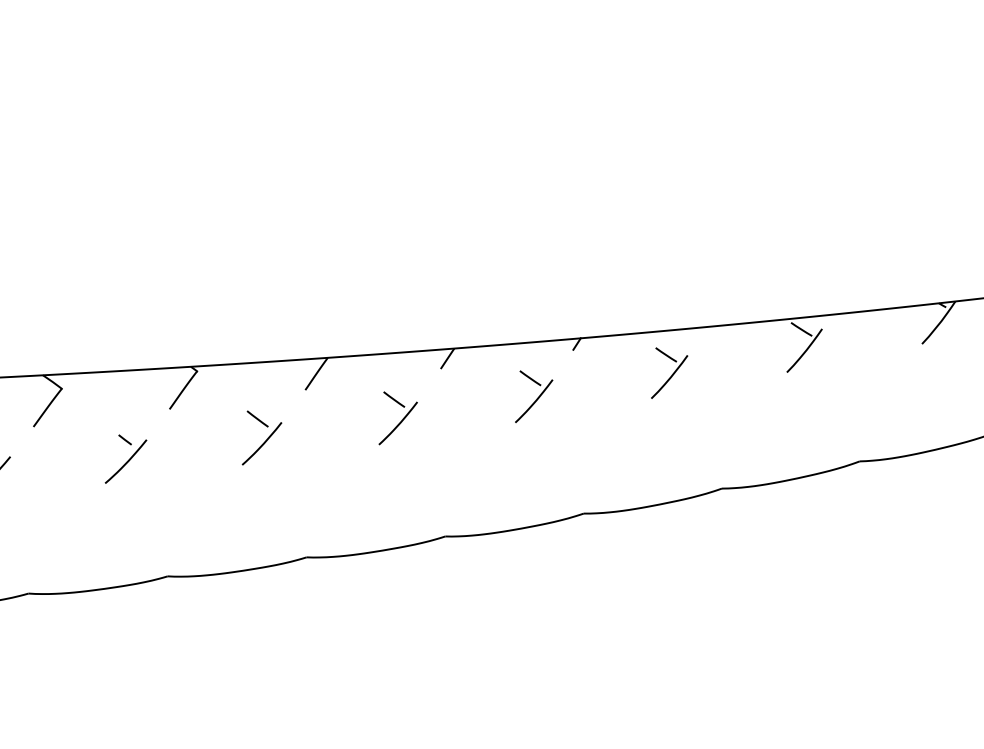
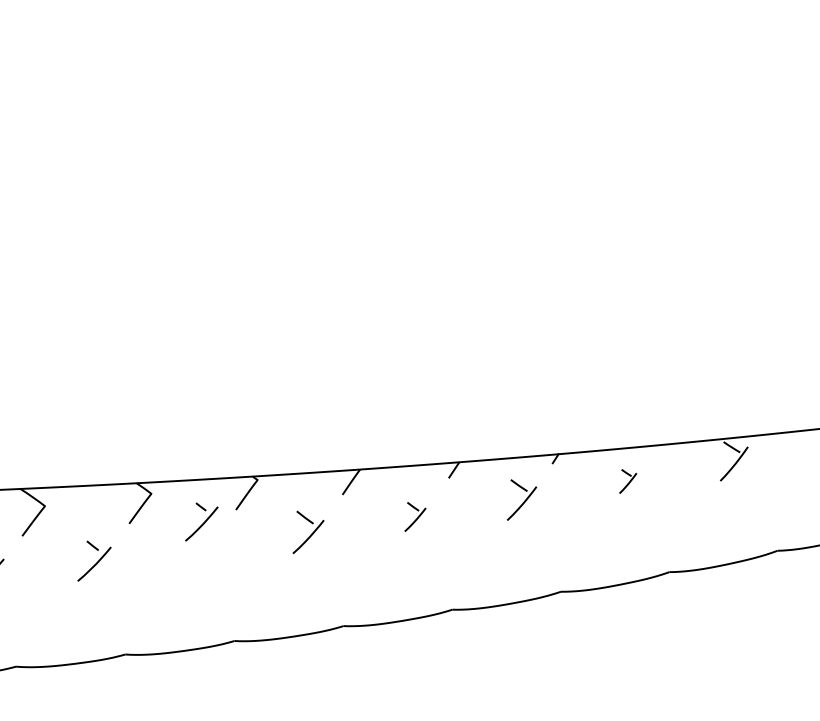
part: (668, 373) -> (627, 481), size x0.6
part: (398, 417) -> (415, 516), size x0.7
part: (125, 458) -> (201, 521), moved

